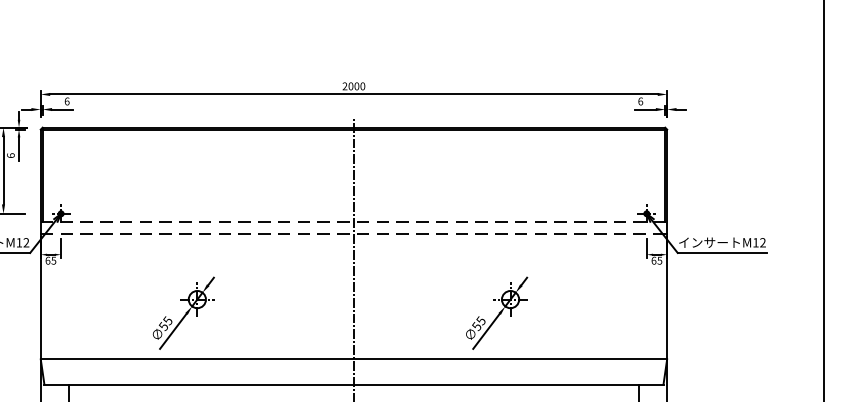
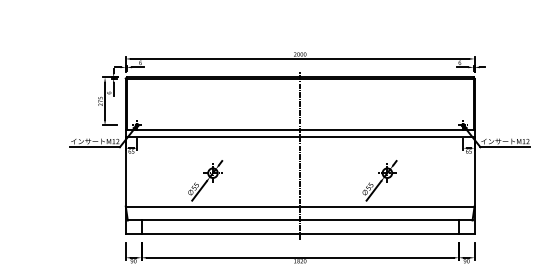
line: (354, 221) -> (300, 129), dashed -> solid
line: (354, 233) -> (300, 136), dashed -> solid

